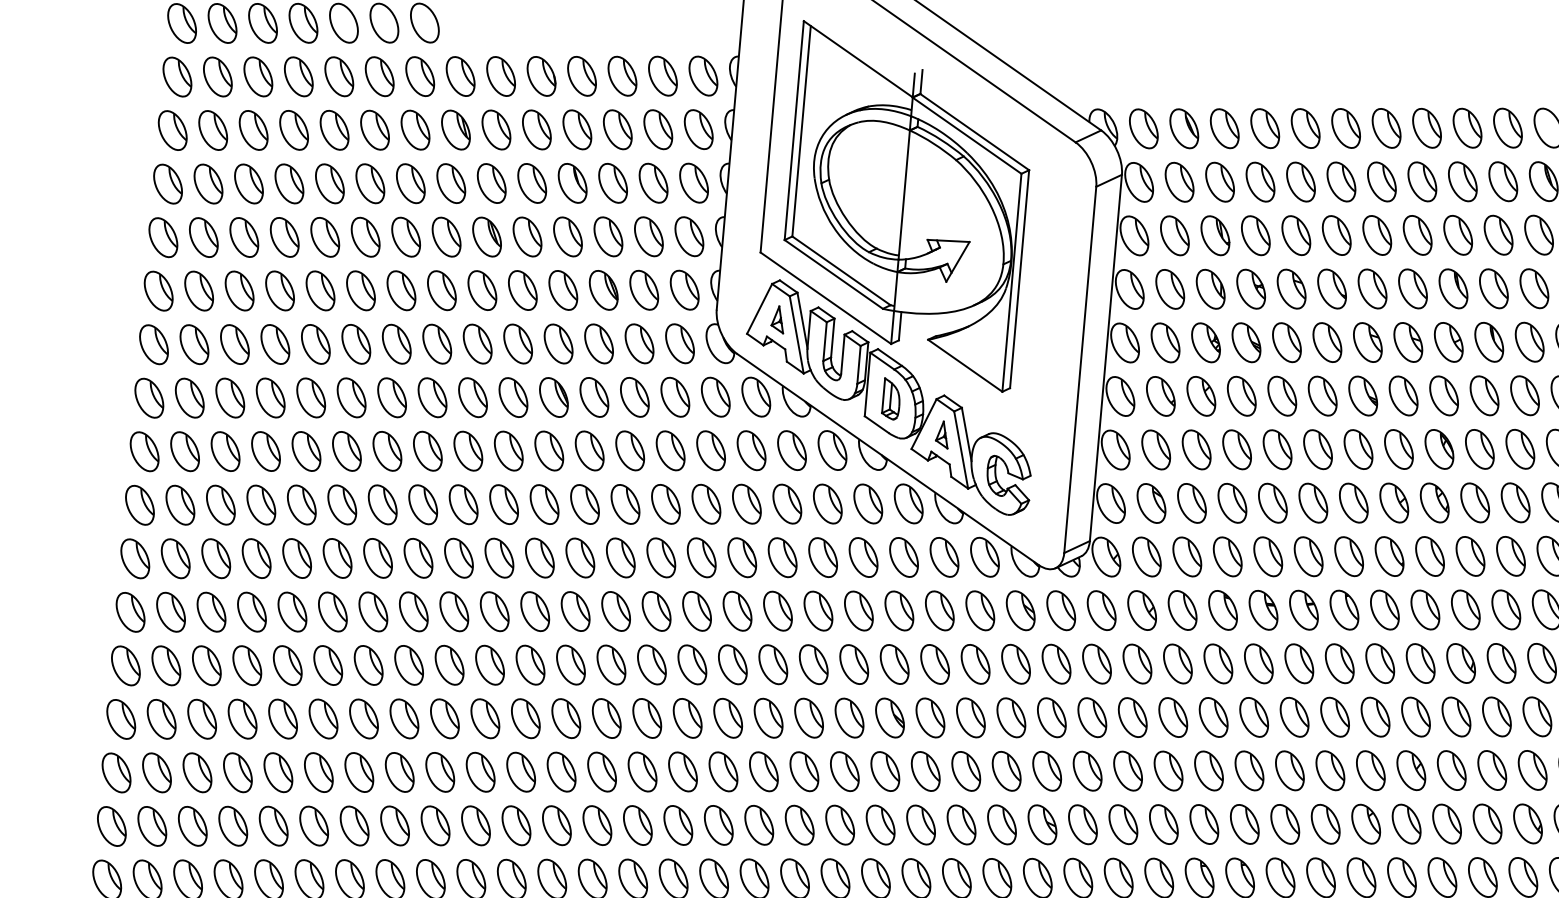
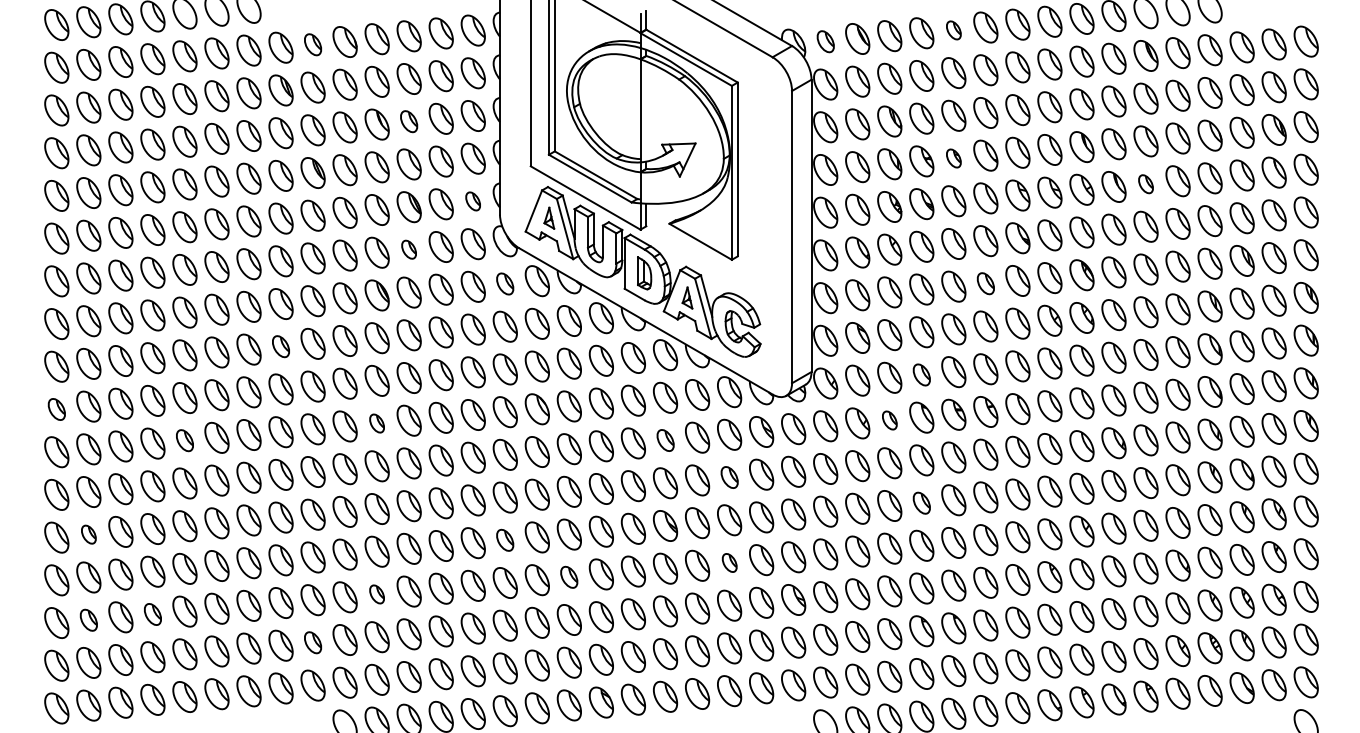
part: (500, 75) -> (312, 44), size x0.7
part: (1143, 128) -> (825, 41), size x0.7
part: (1305, 128) -> (953, 30), size x0.6
part: (612, 182) -> (408, 121), size x0.7
part: (1291, 289) -> (953, 158), size x0.6
part: (683, 290) -> (472, 201), size x0.6
part: (1528, 342) -> (1145, 184), size x0.6
part: (598, 343) -> (408, 249), size x0.6
part: (714, 396) -> (504, 283), size x0.7
part: (1317, 449) -> (985, 283), size x0.7
part: (427, 450) -> (280, 346), size x0.7
part: (139, 505) -> (56, 409), size x0.7
part: (1227, 556) -> (921, 374), size x0.7
part: (539, 557) -> (376, 423), size x0.6
part: (296, 558) -> (184, 440), size x0.7
part: (899, 610) -> (665, 440), size x0.7
part: (1182, 610) -> (889, 420), size x0.6
part: (975, 664) -> (729, 477), size x0.7
part: (165, 665) -> (88, 534), size x0.6
part: (1213, 717) -> (921, 503), size x0.7
part: (686, 718) -> (504, 540), size x0.7
part: (966, 770) -> (729, 562), size x0.6
part: (762, 771) -> (568, 577), size x0.7
part: (237, 772) -> (152, 614), size x0.7
part: (520, 772) -> (376, 594), size x0.6
part: (156, 773) -> (88, 620), size x0.7
part: (434, 825) -> (312, 642), size x0.7

